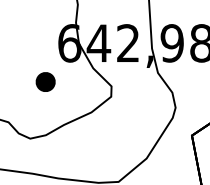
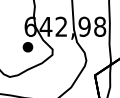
part: (44, 82) -> (27, 47), moved

